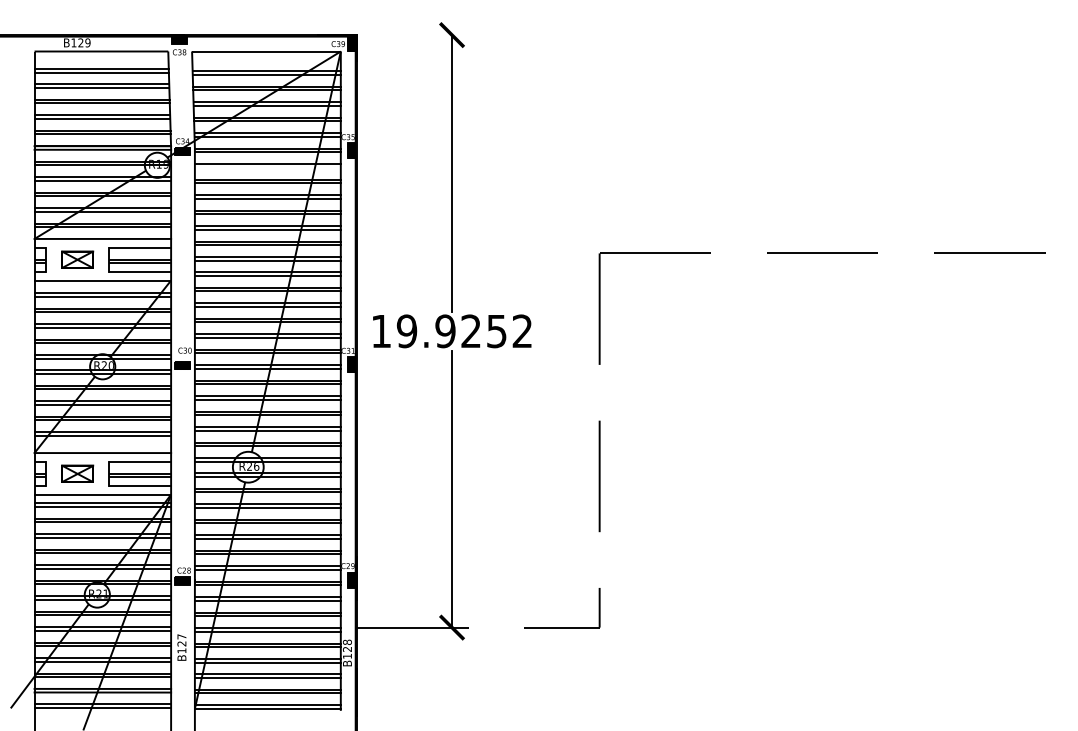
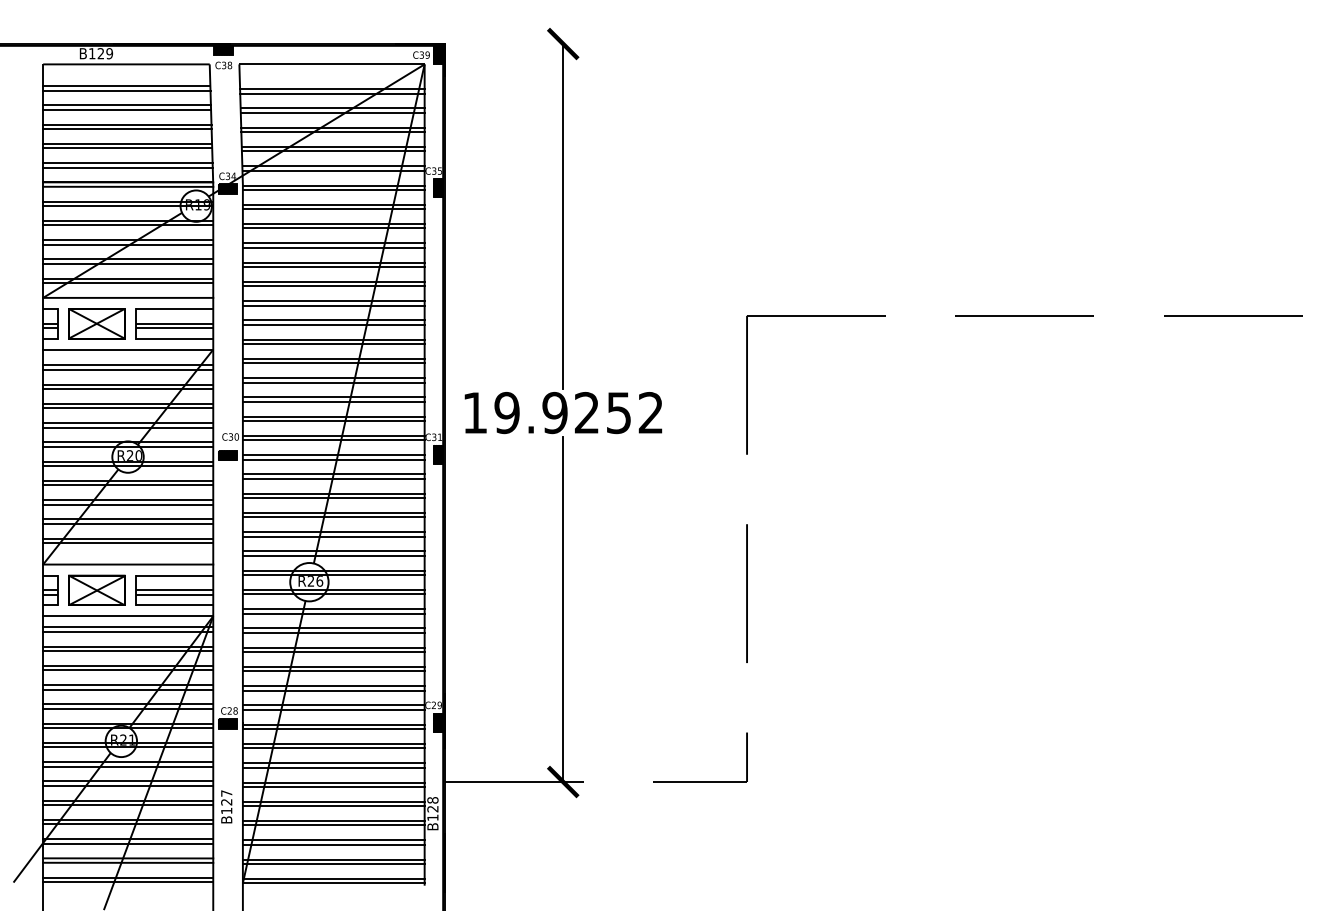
line: (267, 167) -> (333, 208), added
part: (77, 259) -> (96, 323), size x1.43
part: (77, 473) -> (96, 590), size x1.43

